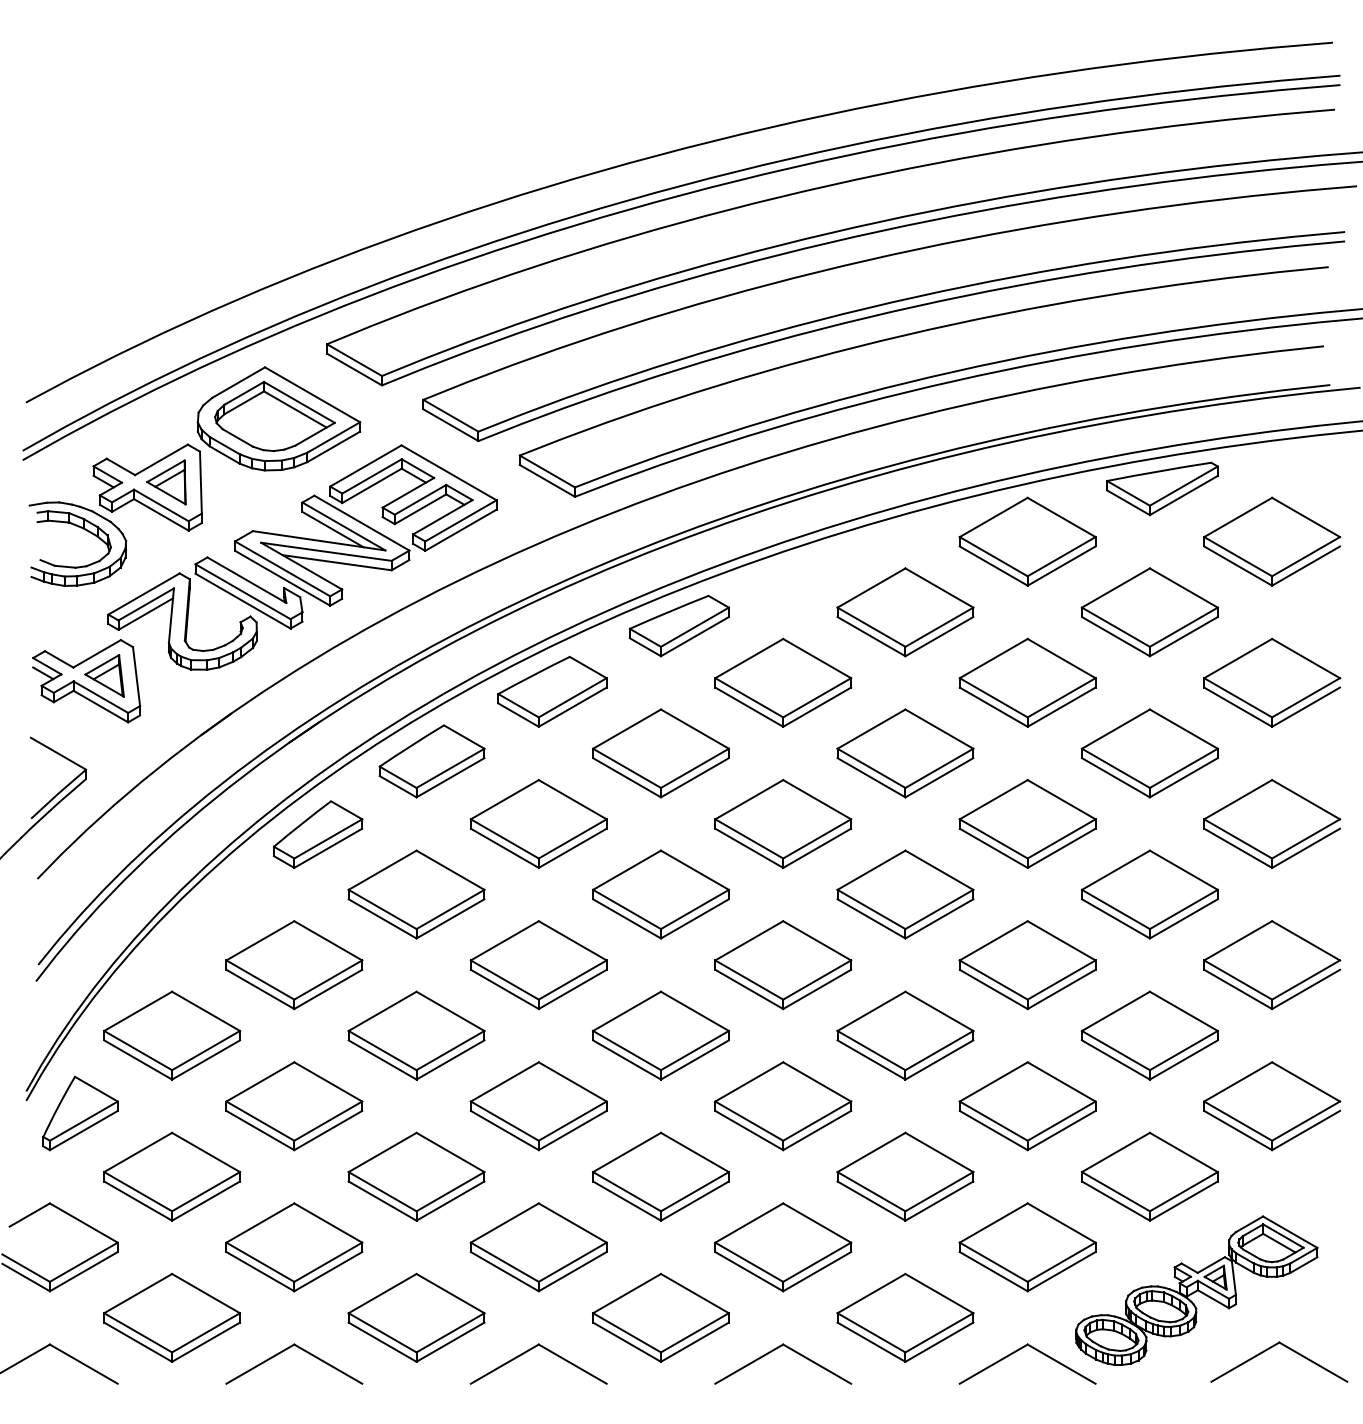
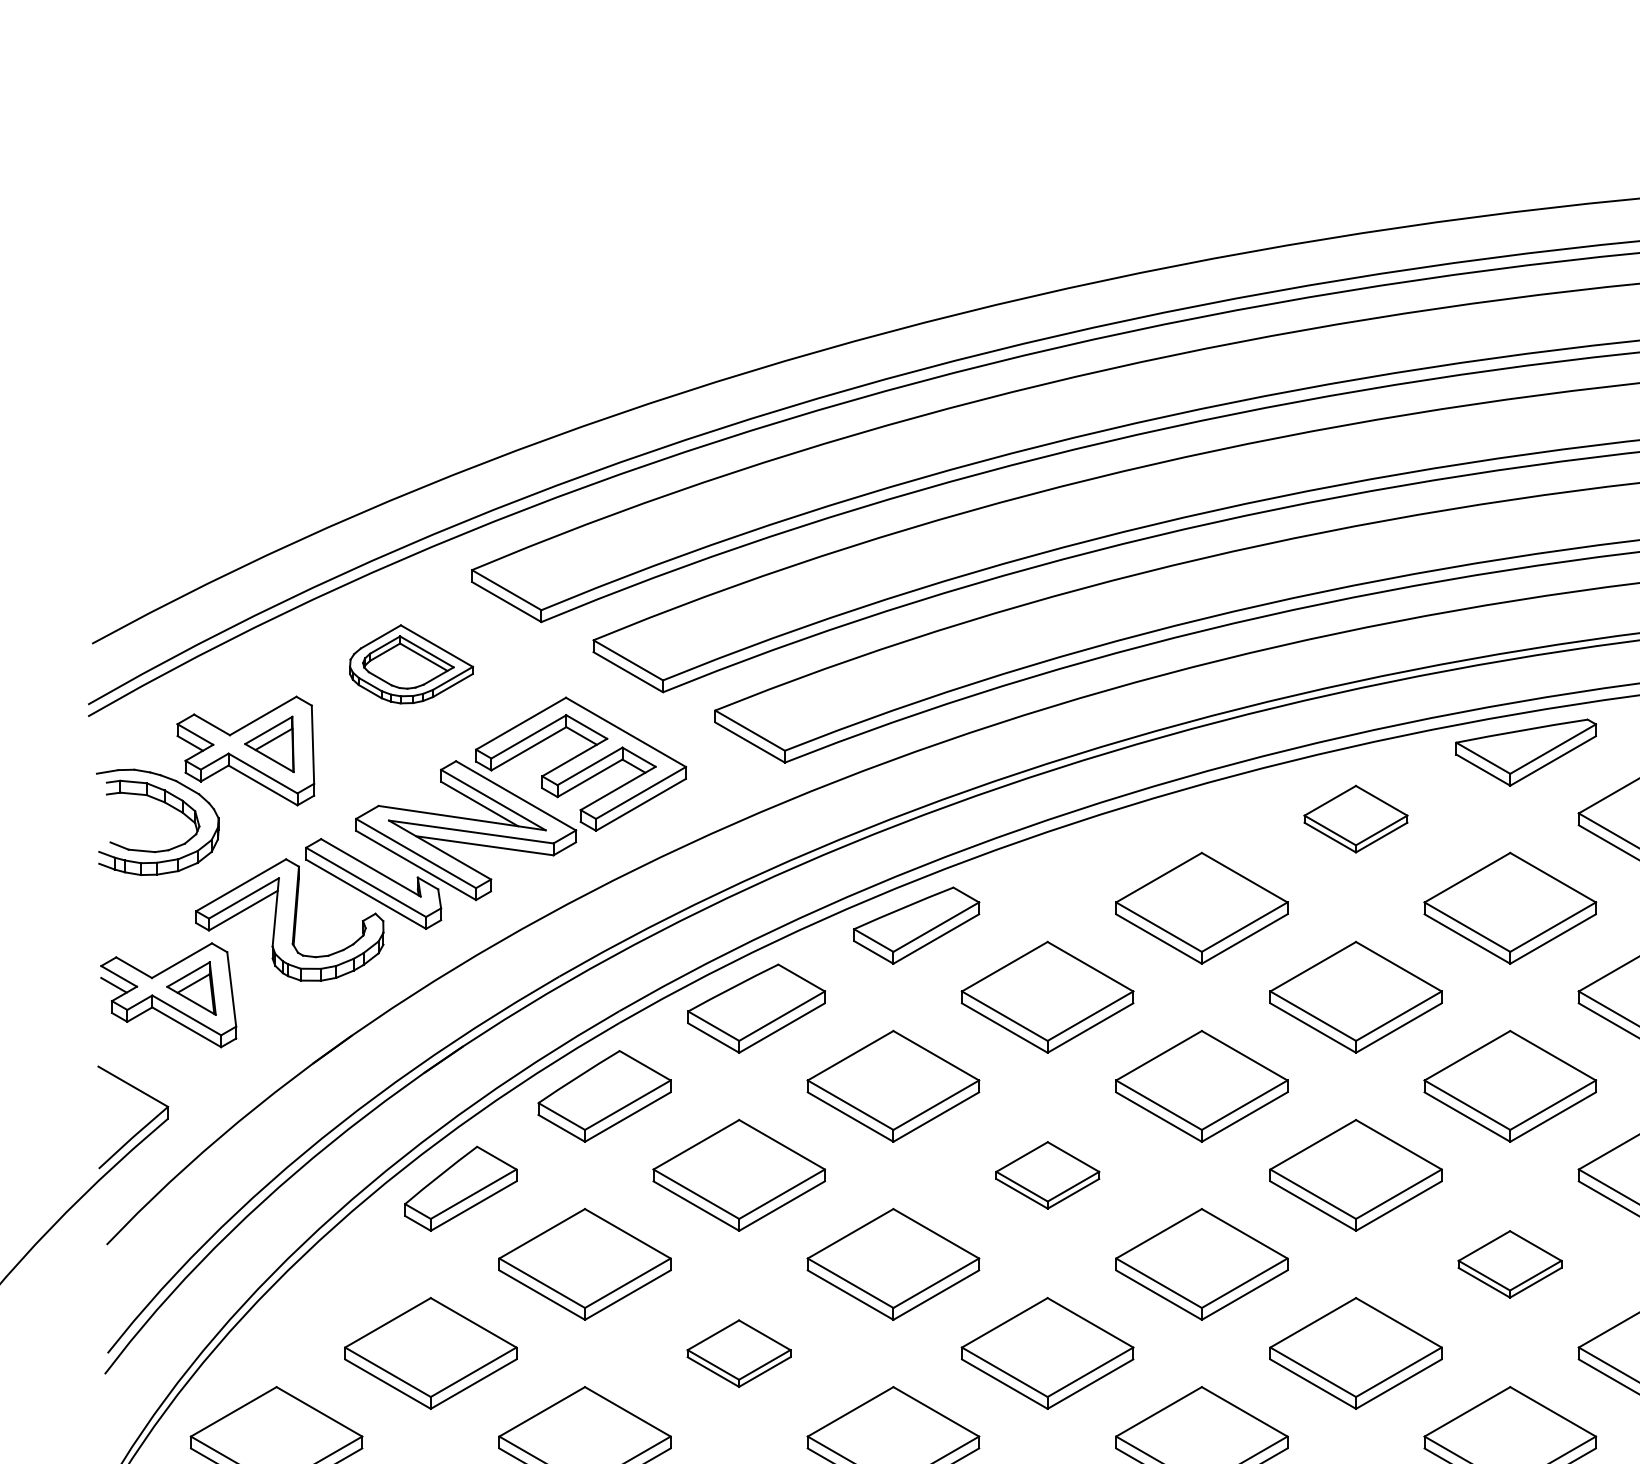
part: (278, 418) -> (410, 663), size x0.6
part: (1027, 541) -> (1355, 818), size x0.6
part: (783, 823) -> (1048, 1174), size x0.6
part: (1149, 894) -> (1509, 1264), size x0.6
part: (538, 965) -> (738, 1353), size x0.6

